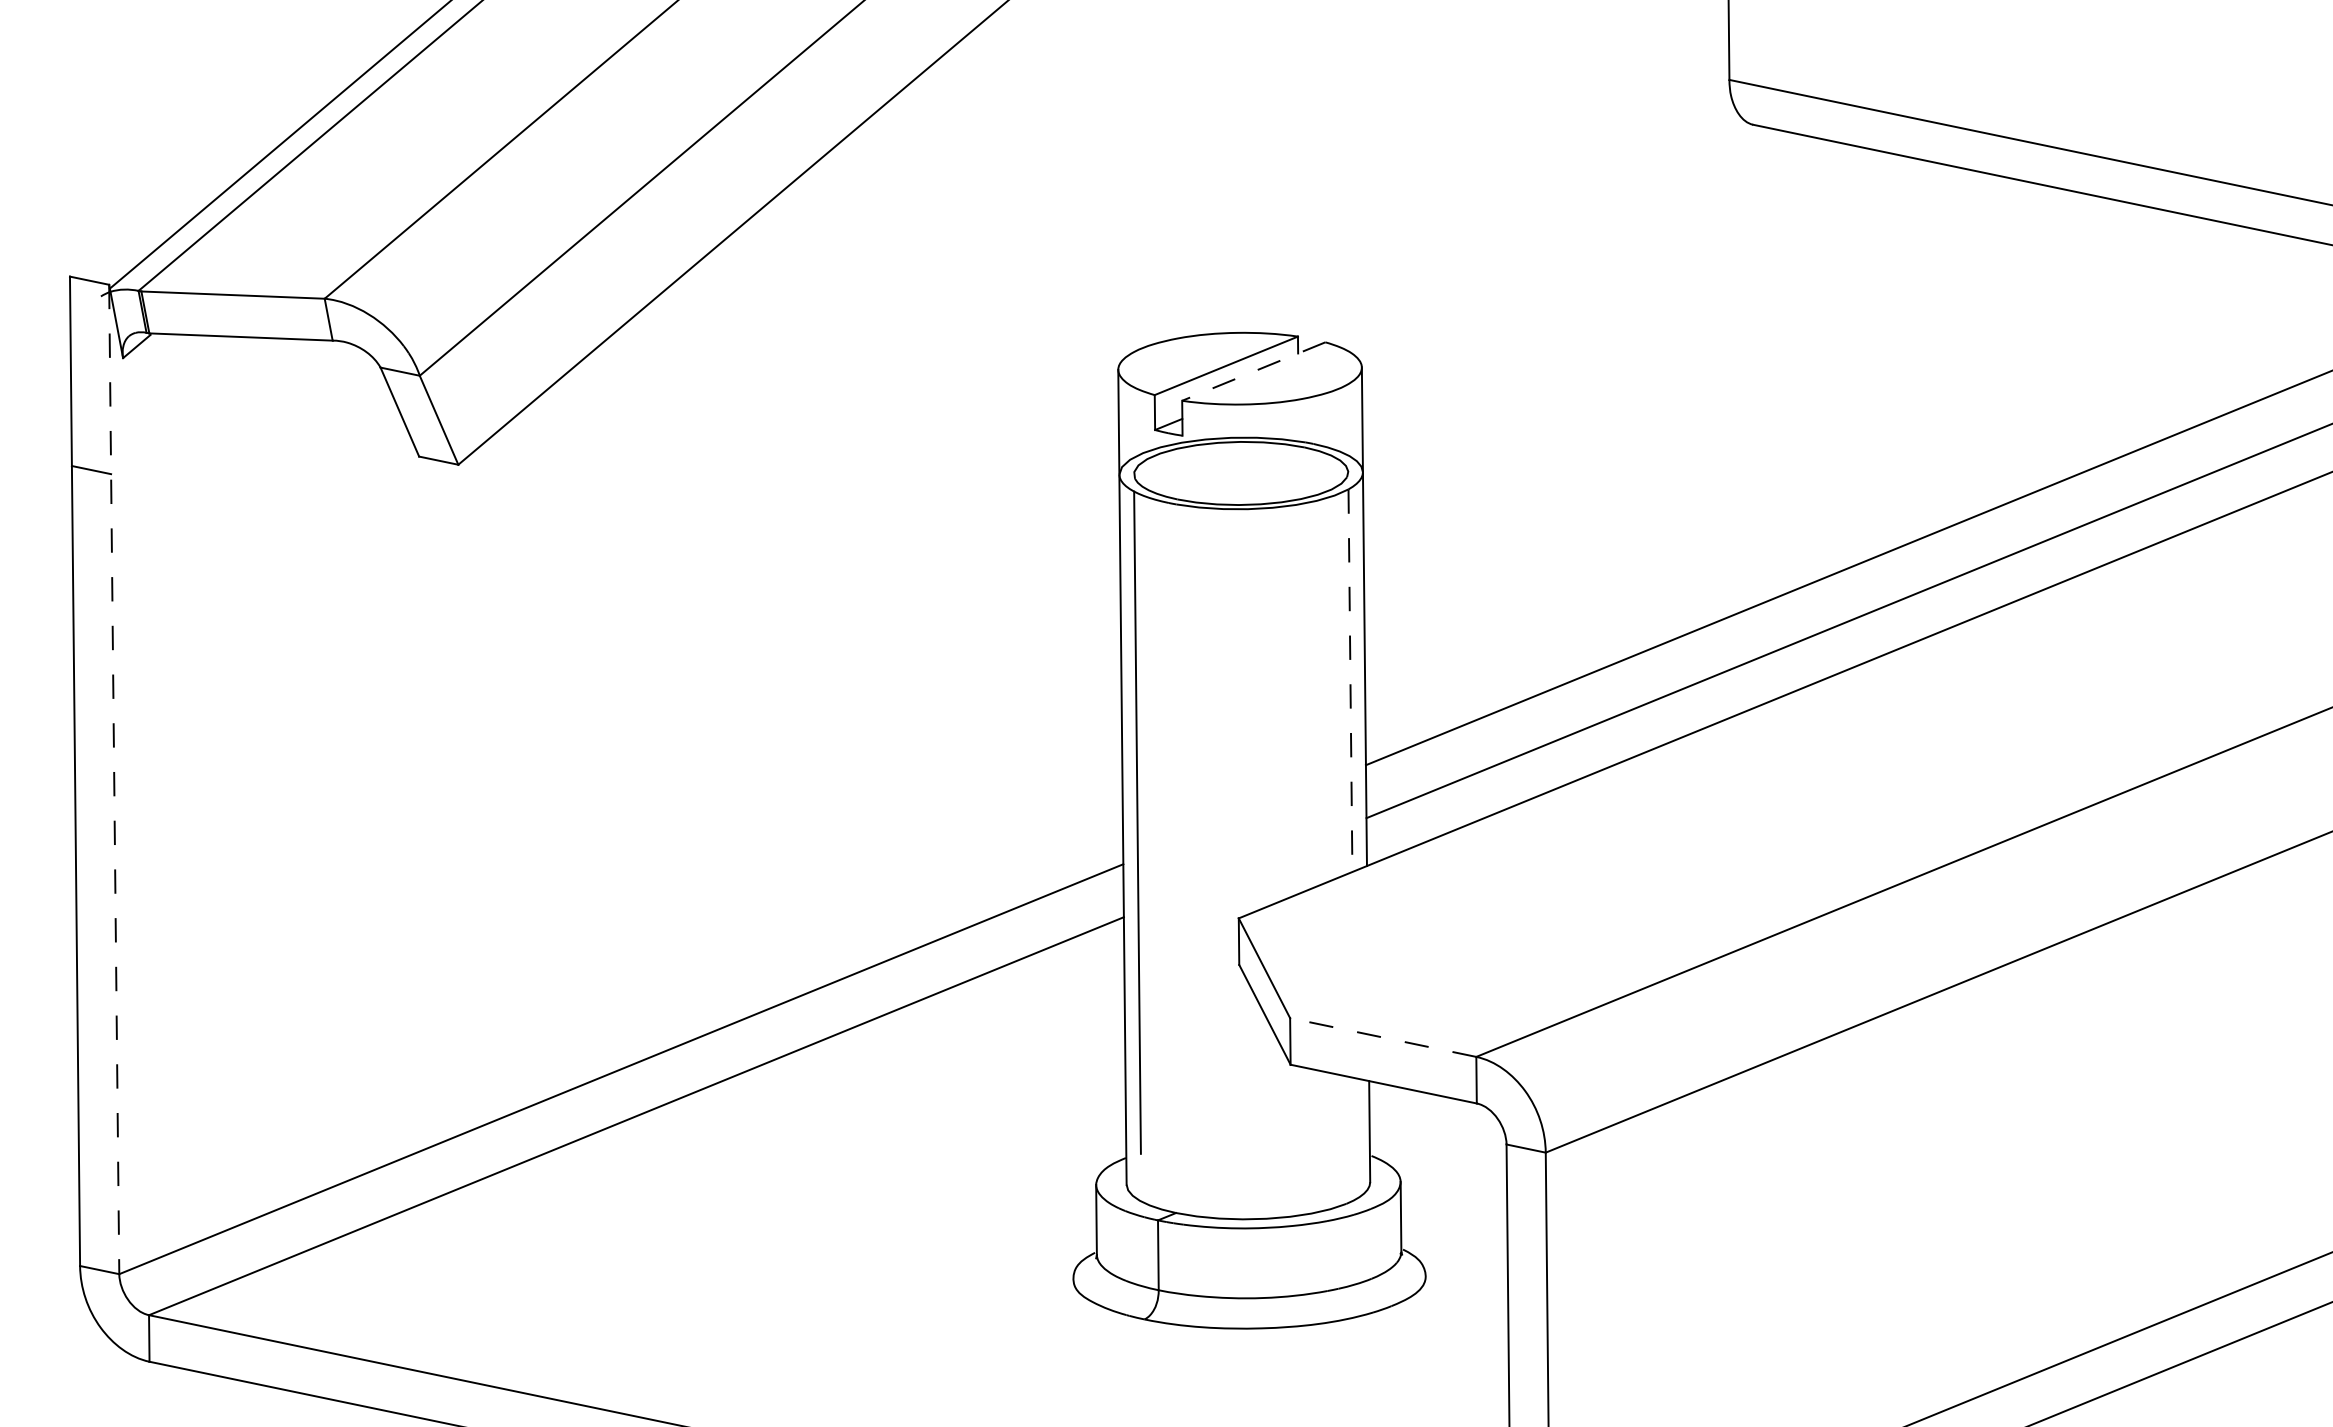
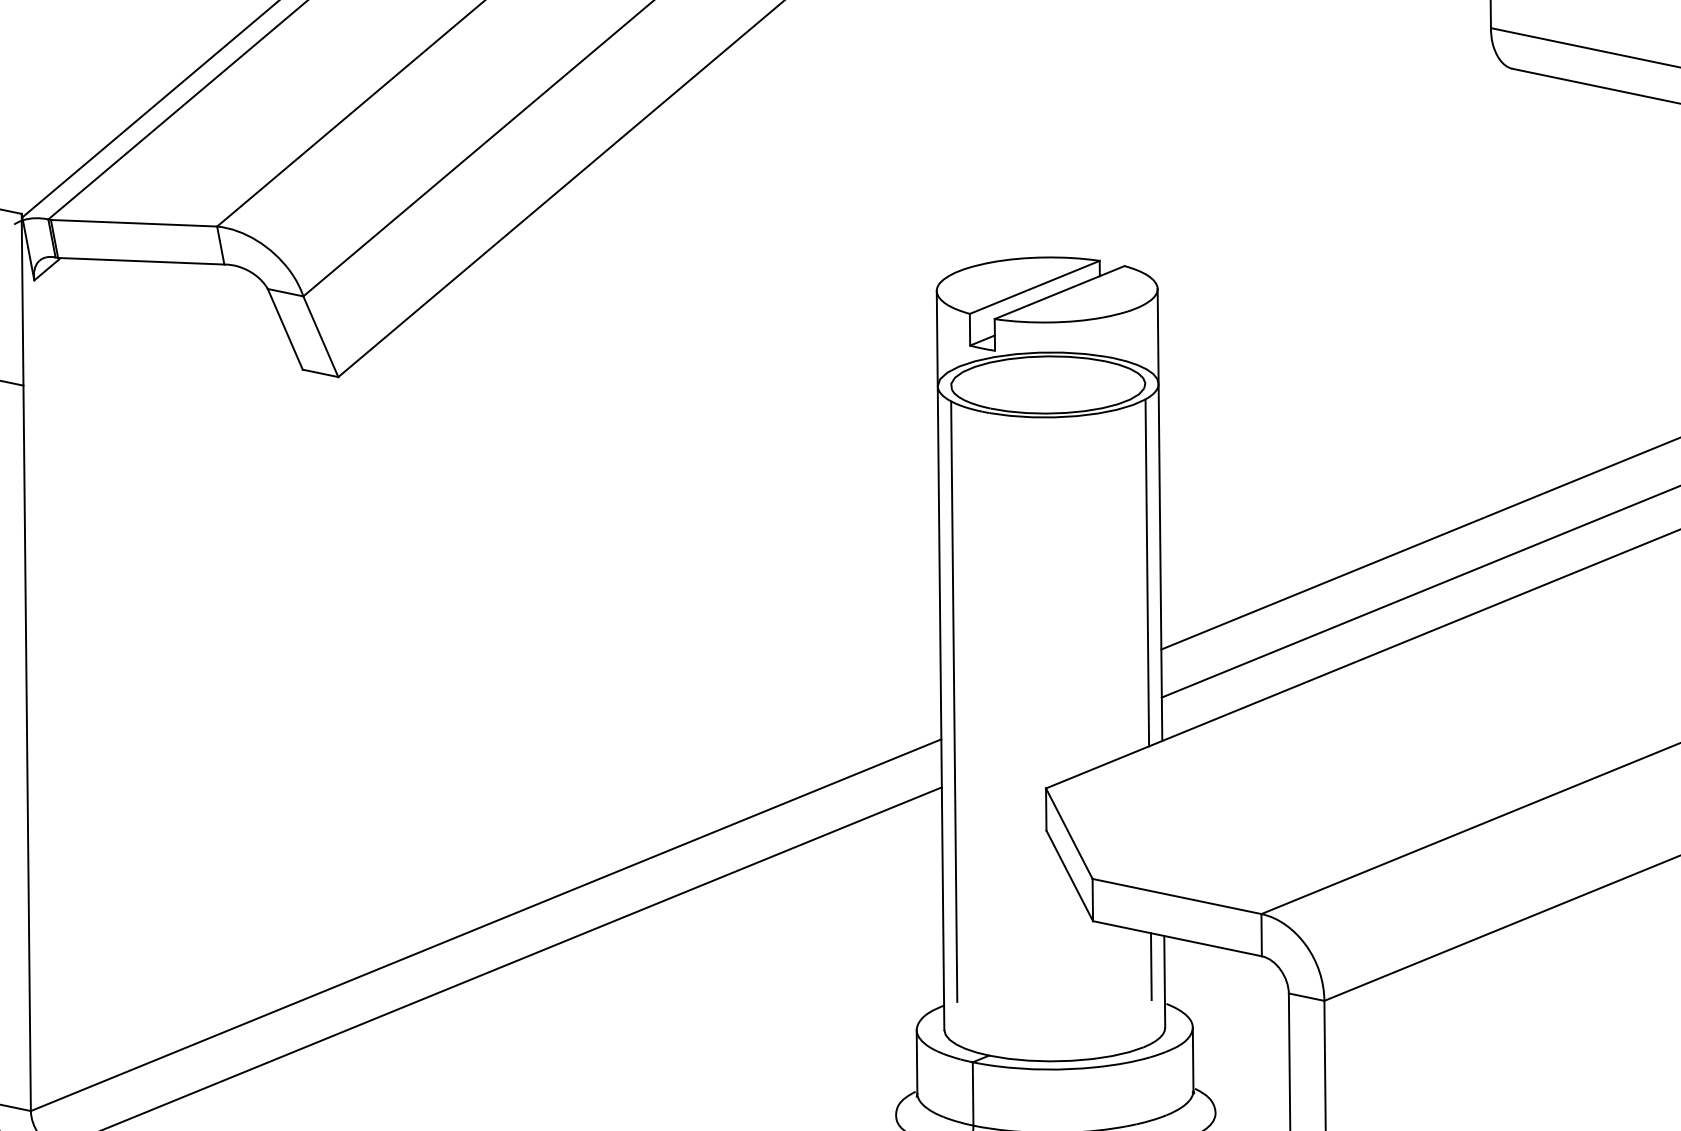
line: (1253, 371) -> (1059, 292), dashed -> solid
line: (1350, 681) -> (1147, 573), dashed -> solid
line: (114, 779) -> (26, 662), dashed -> solid
line: (1382, 1037) -> (1176, 896), dashed -> solid
line: (1354, 1114) -> (1150, 966), added

